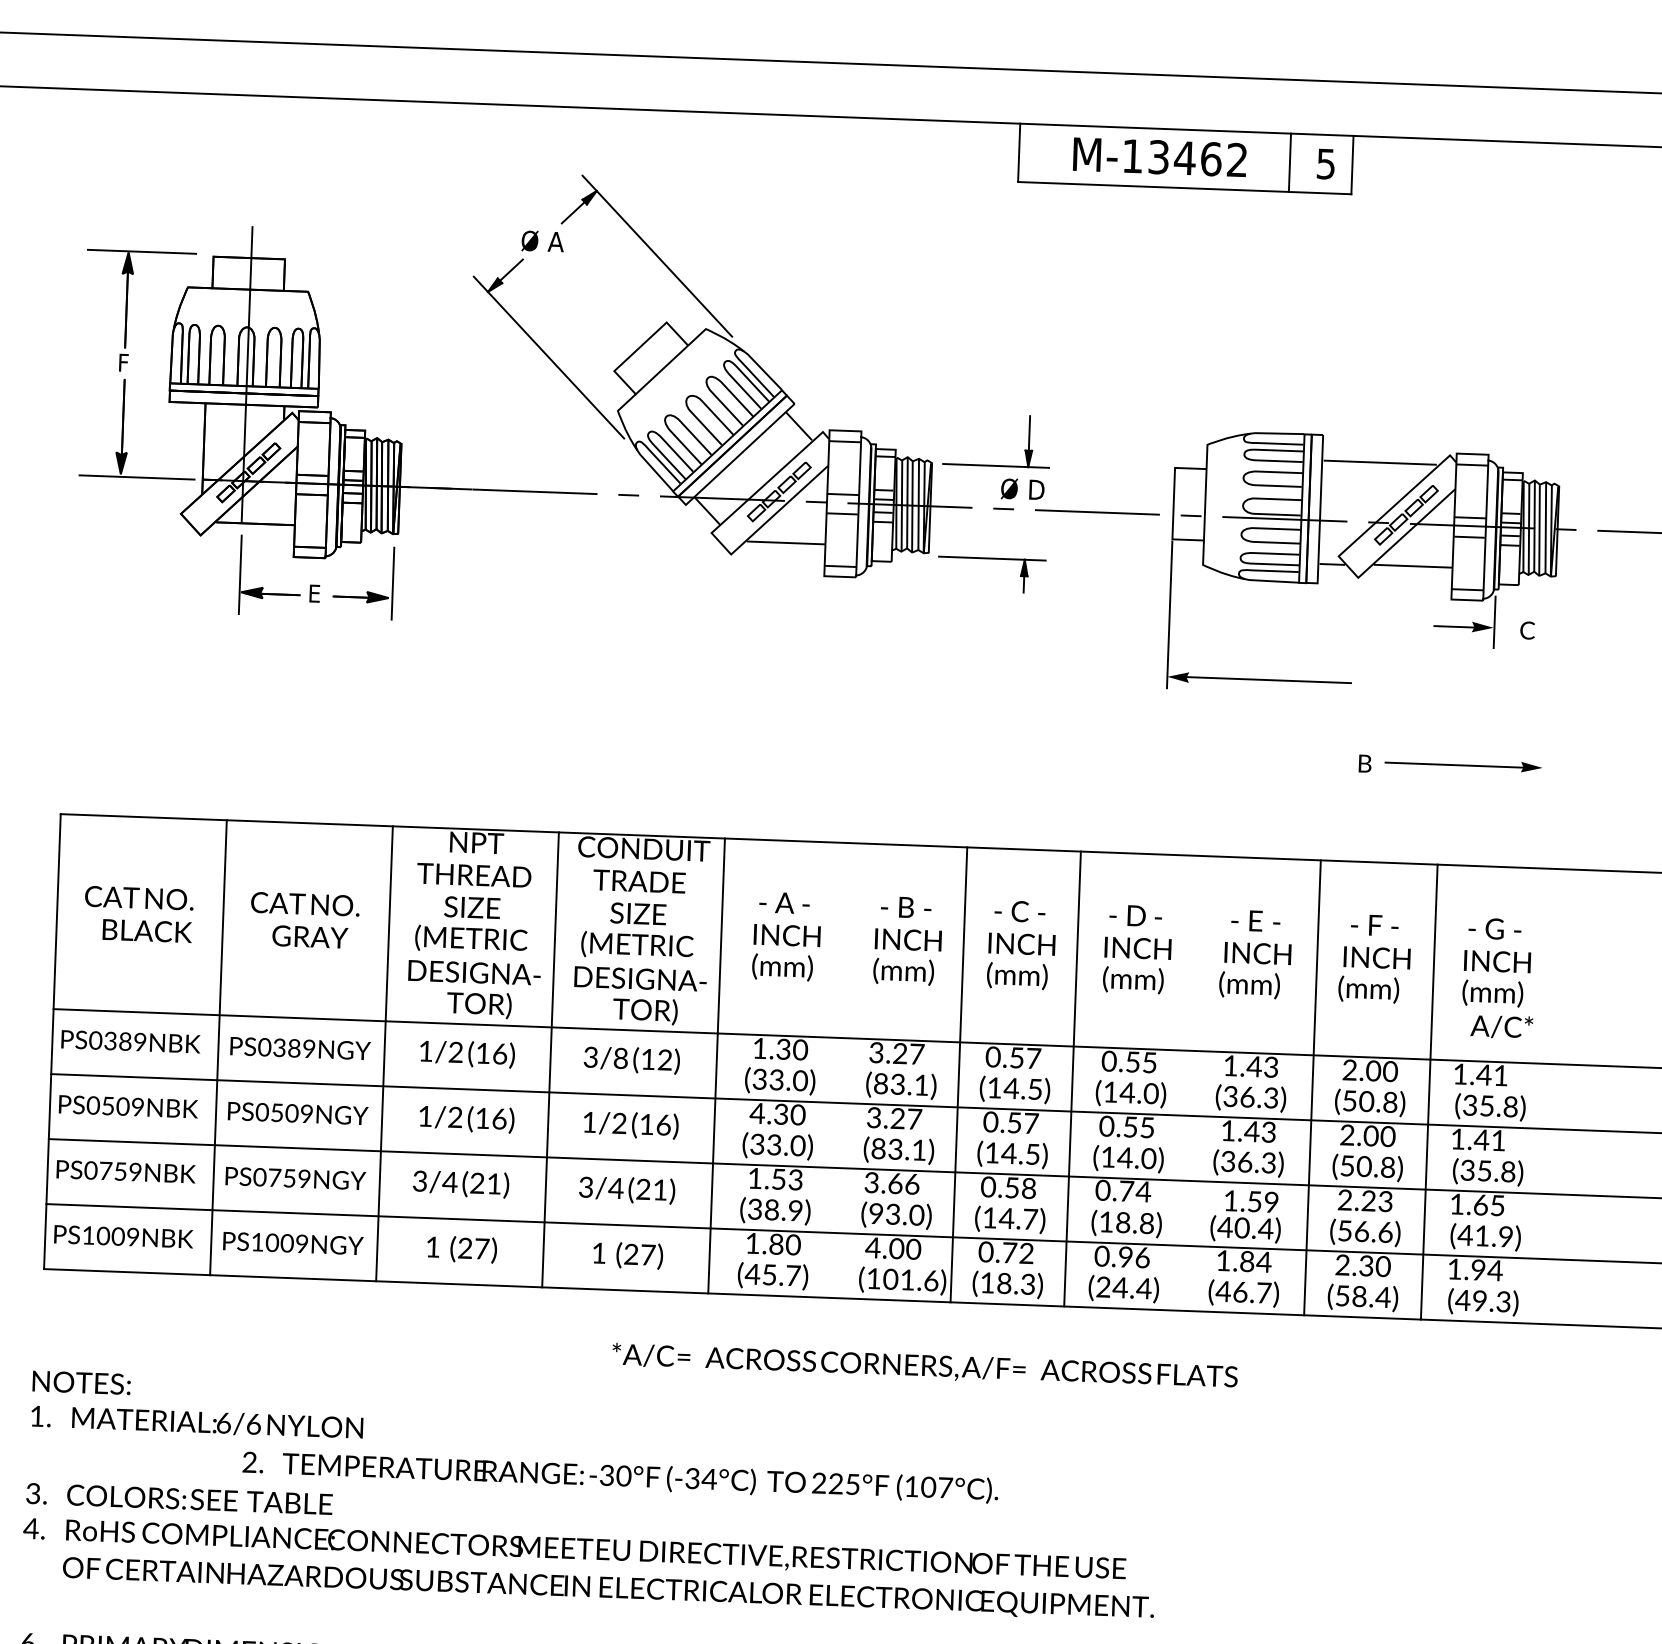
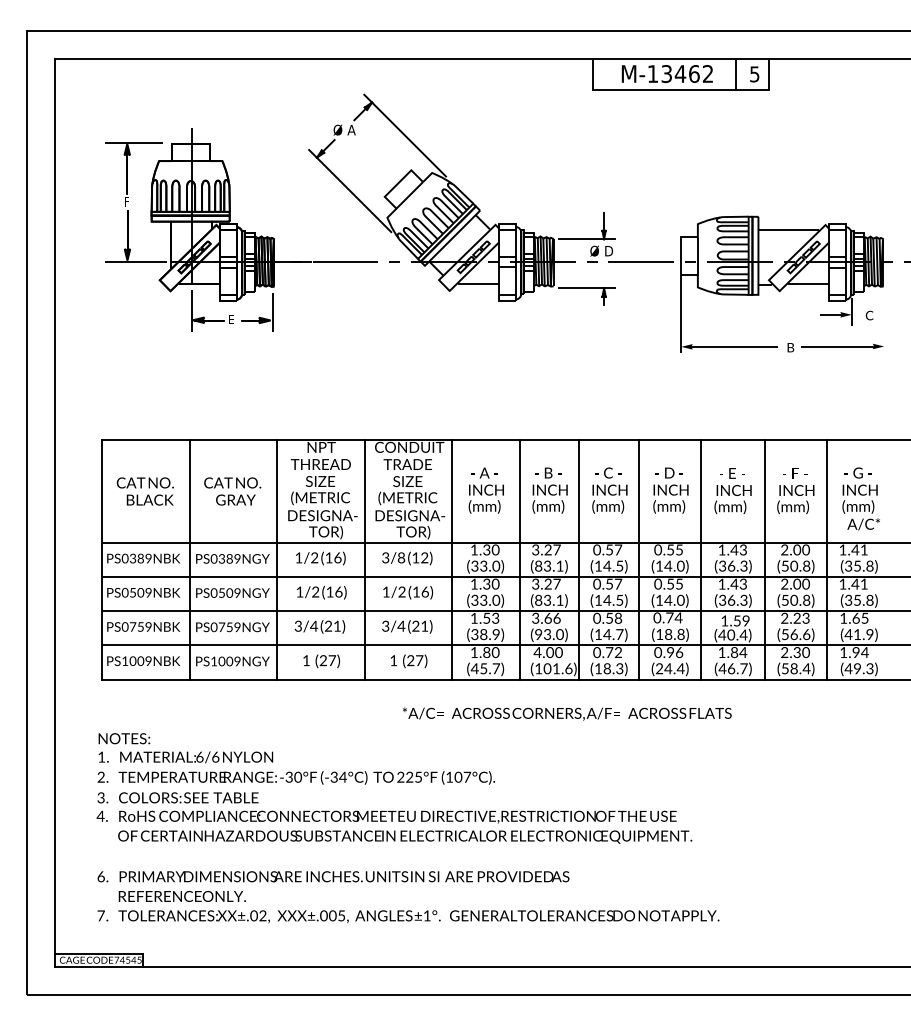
part: (1450, 766) -> (835, 347), moved
line: (845, 1069) -> (519, 559), added
line: (1191, 1082) -> (701, 559), added
text: (757, 1112) -> (474, 583), 4.30 -> 1.30
text: (618, 1476) -> (295, 777), moved

